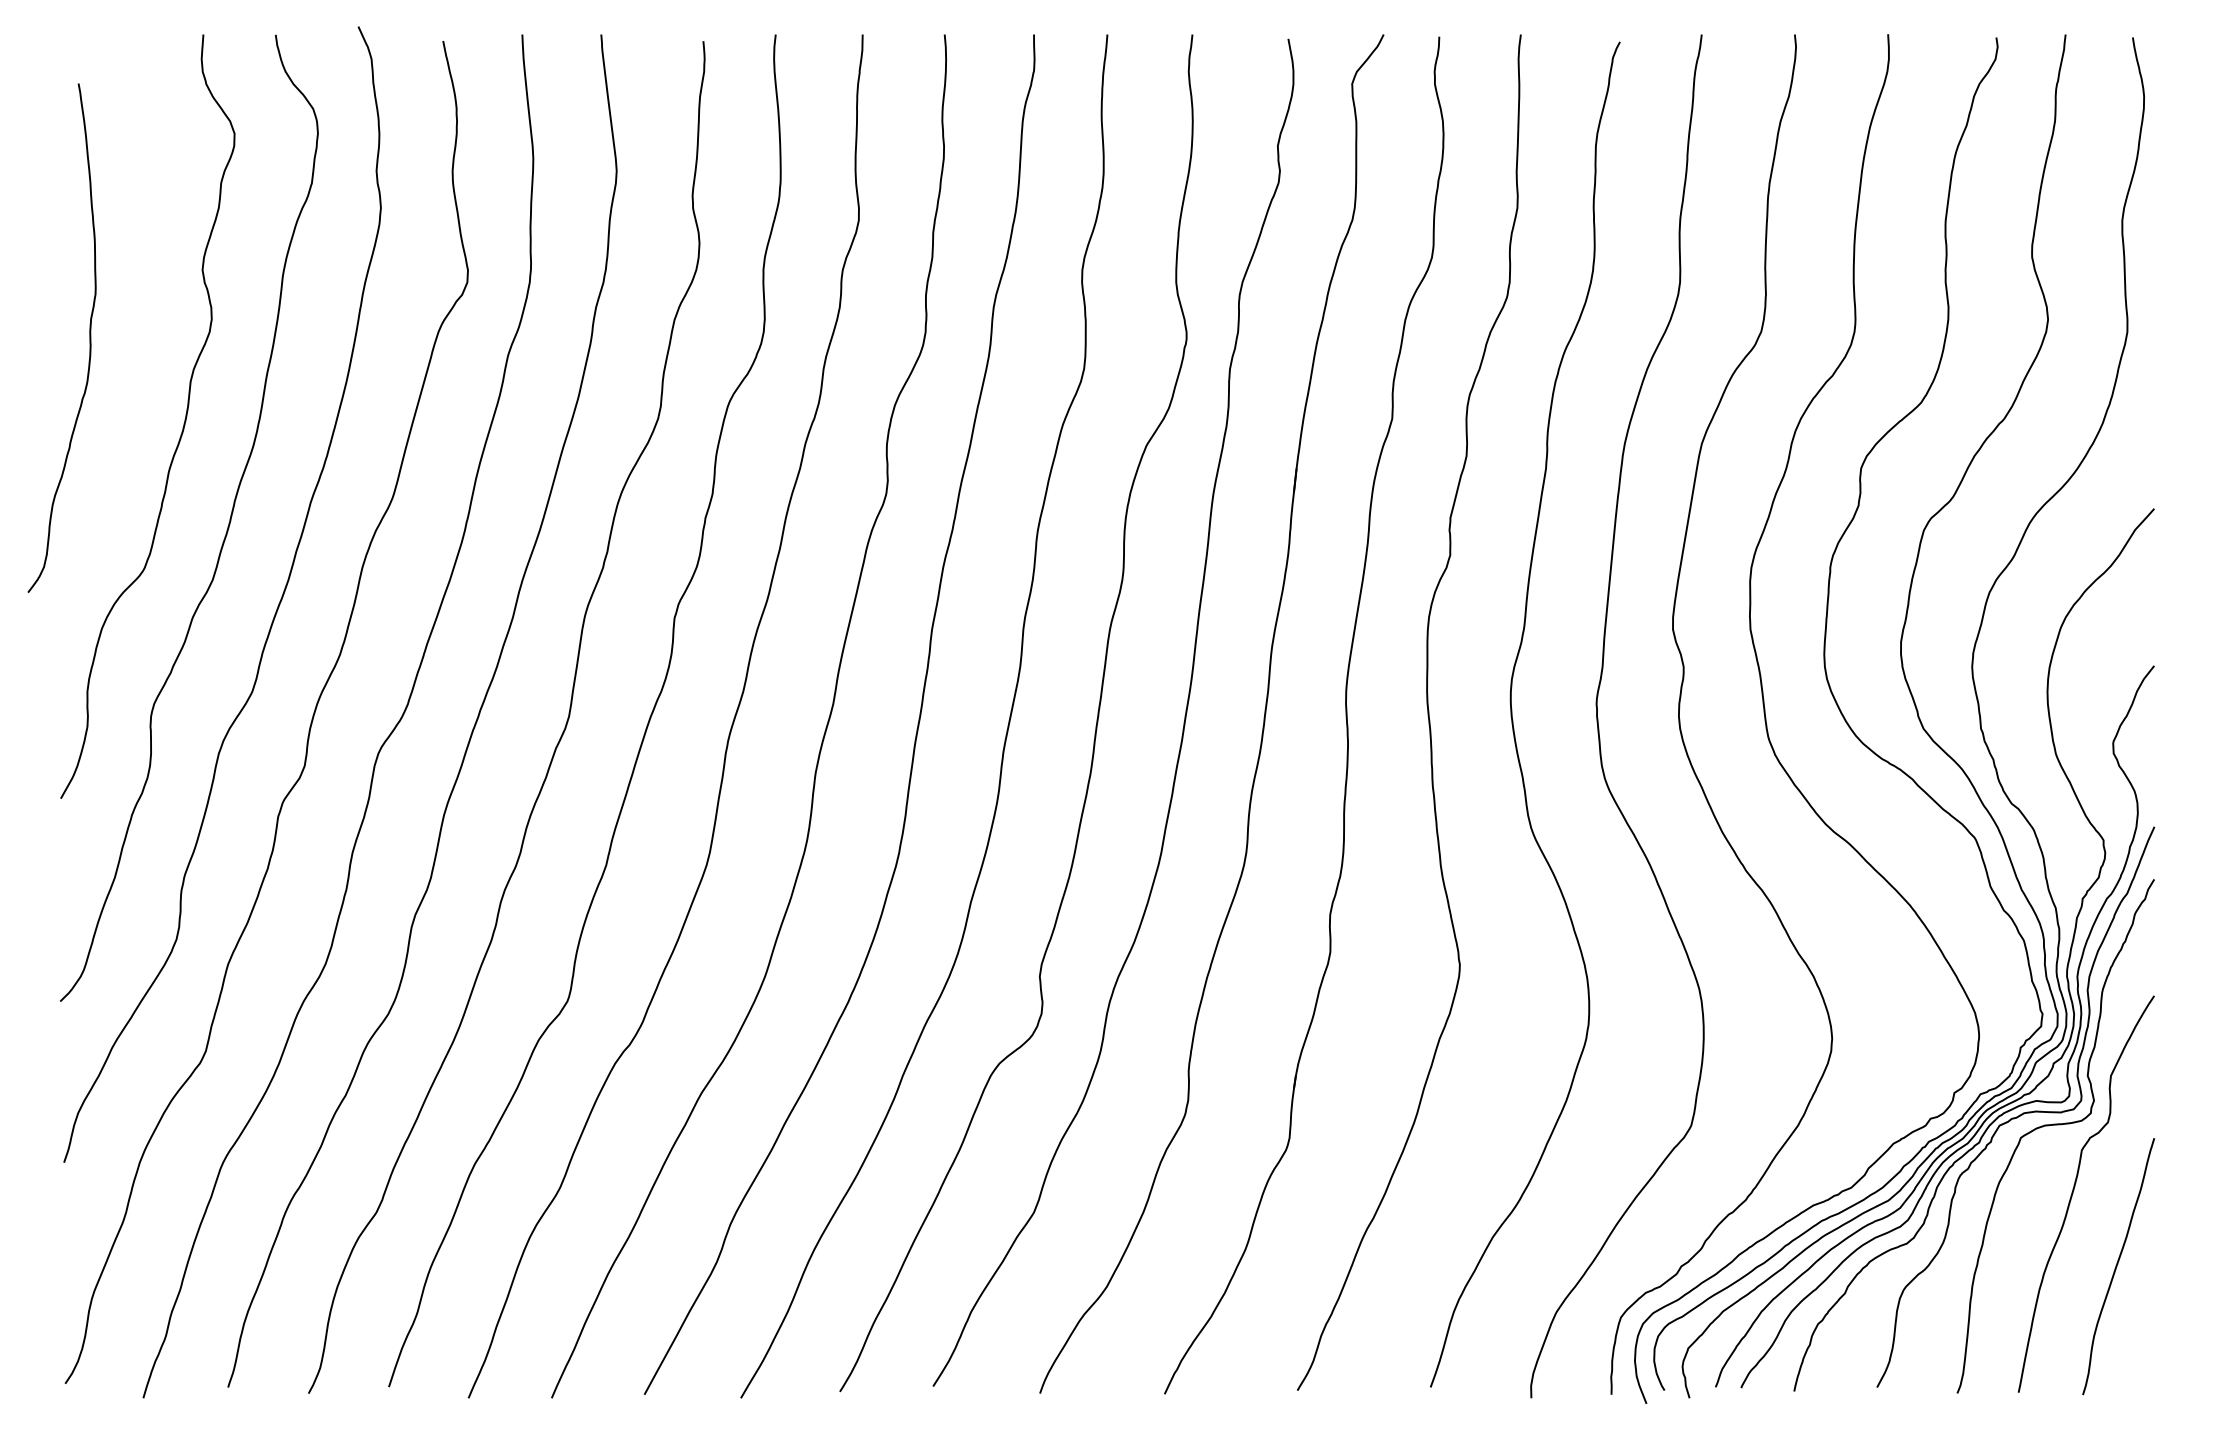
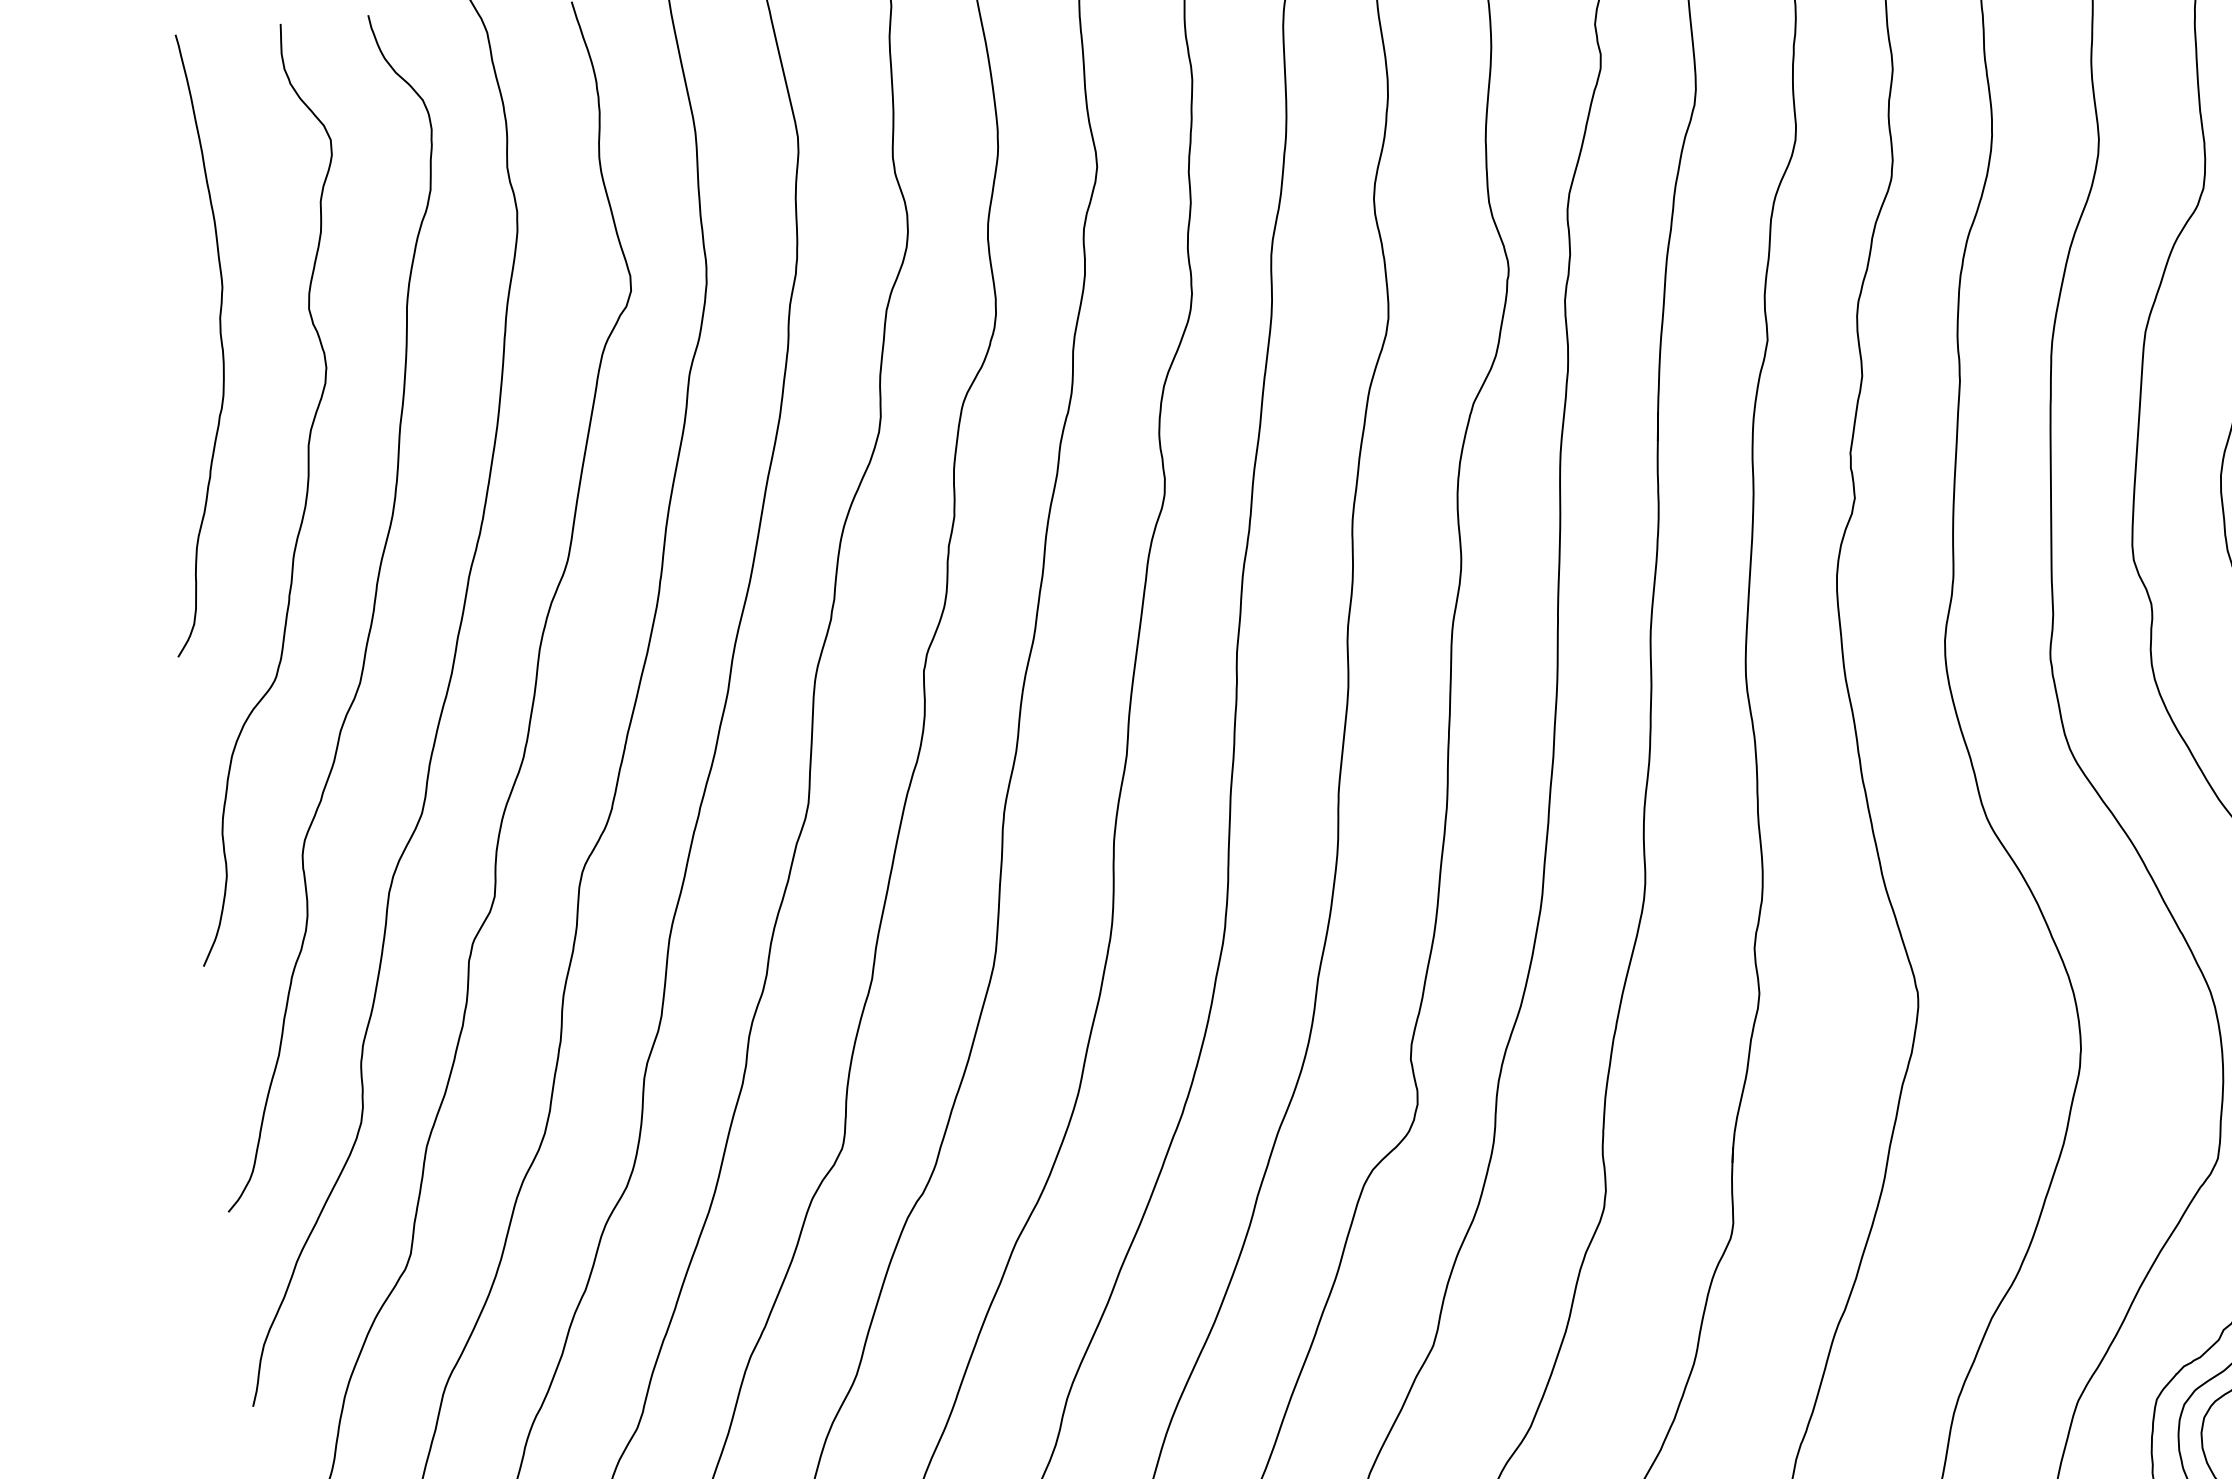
curve: (89, 337) -> (220, 340), moved

